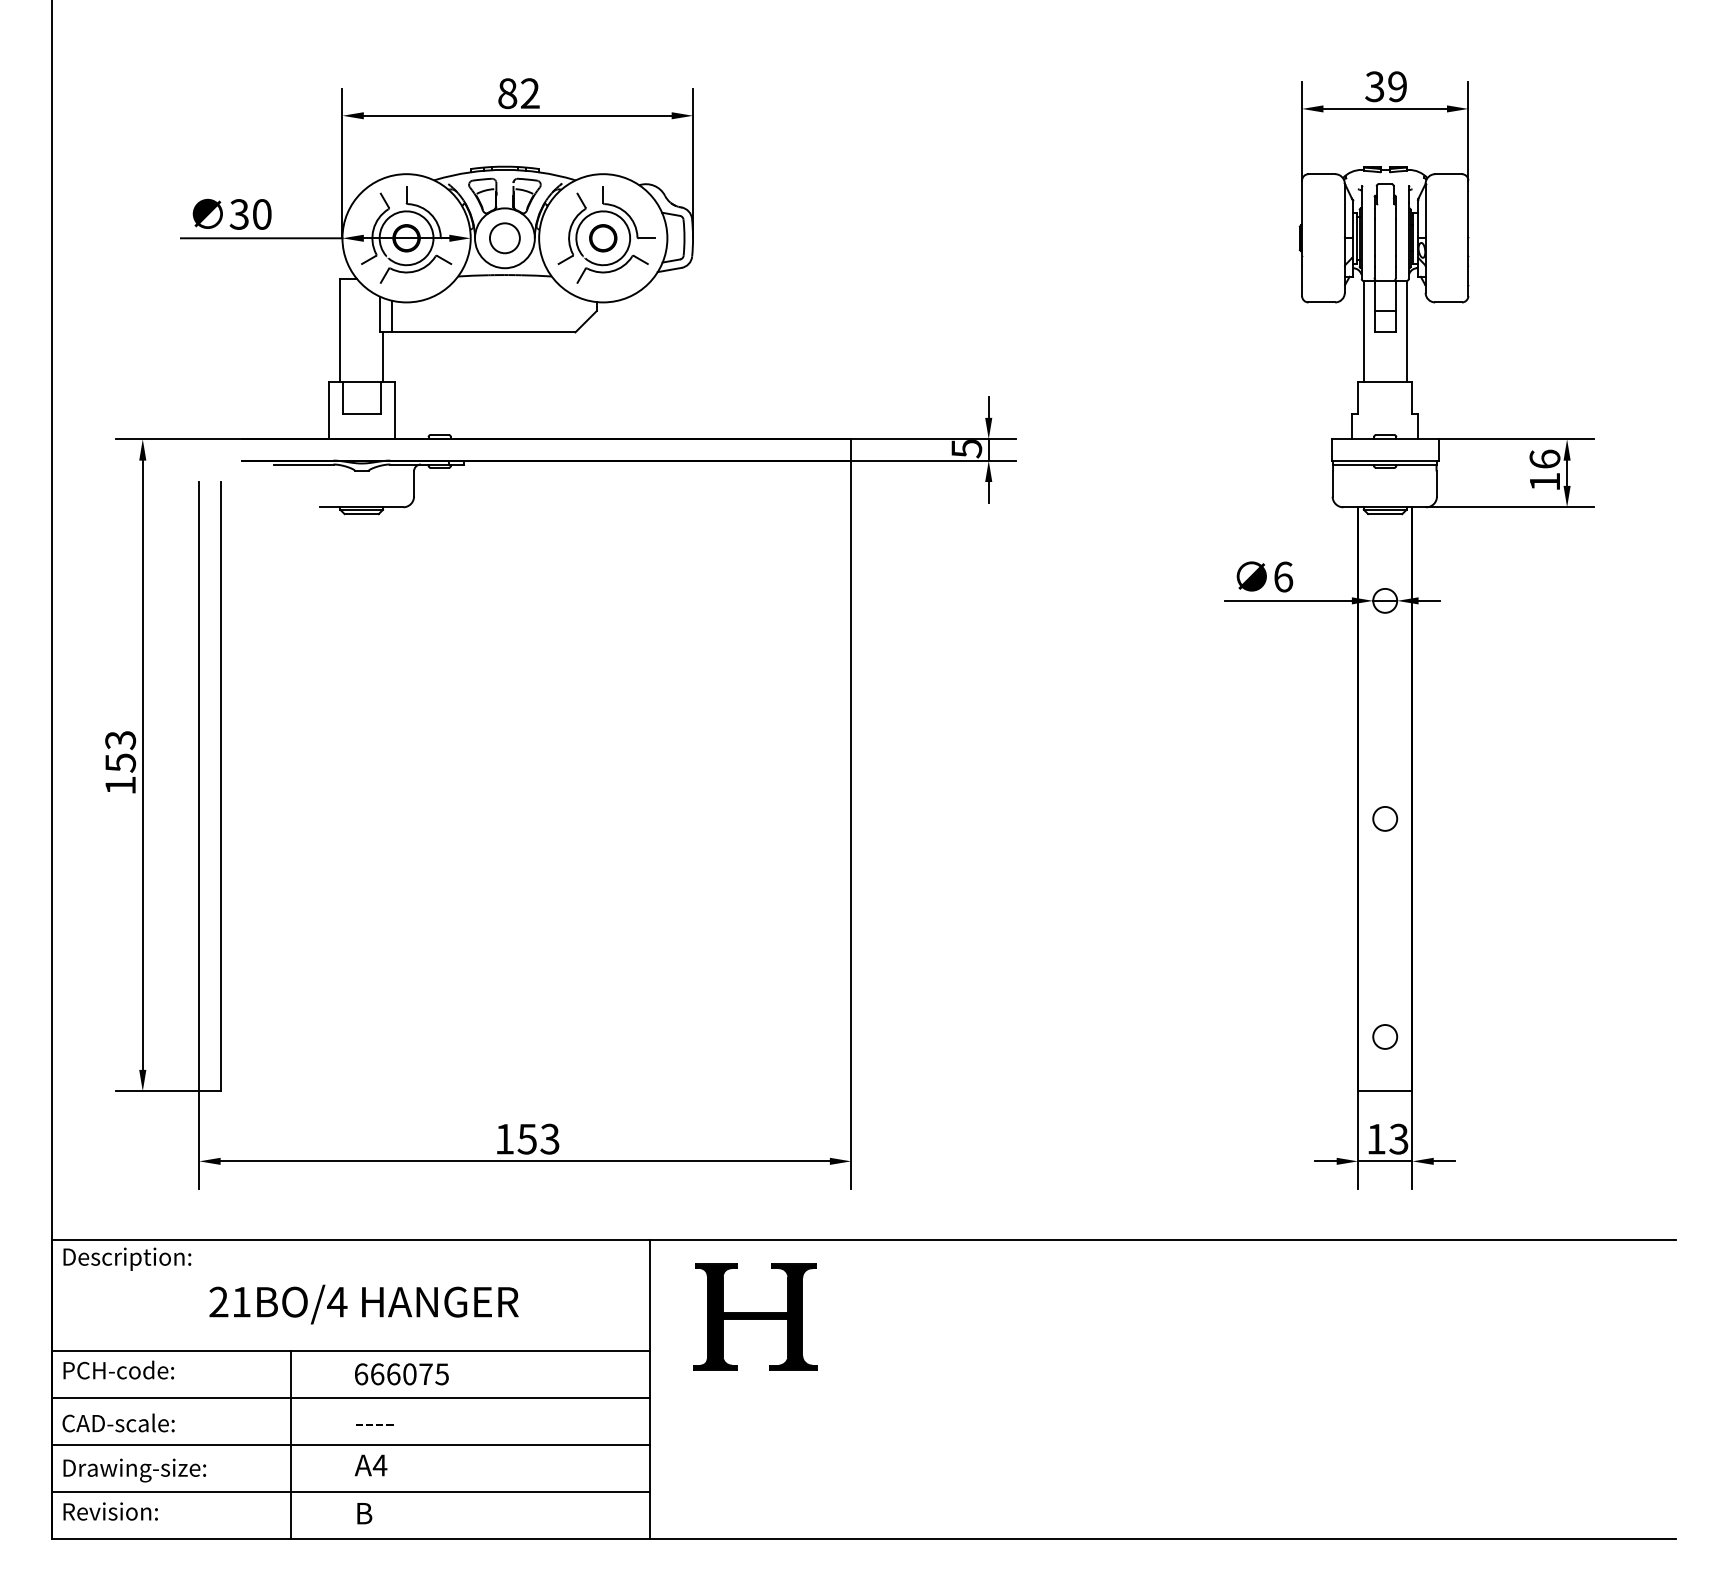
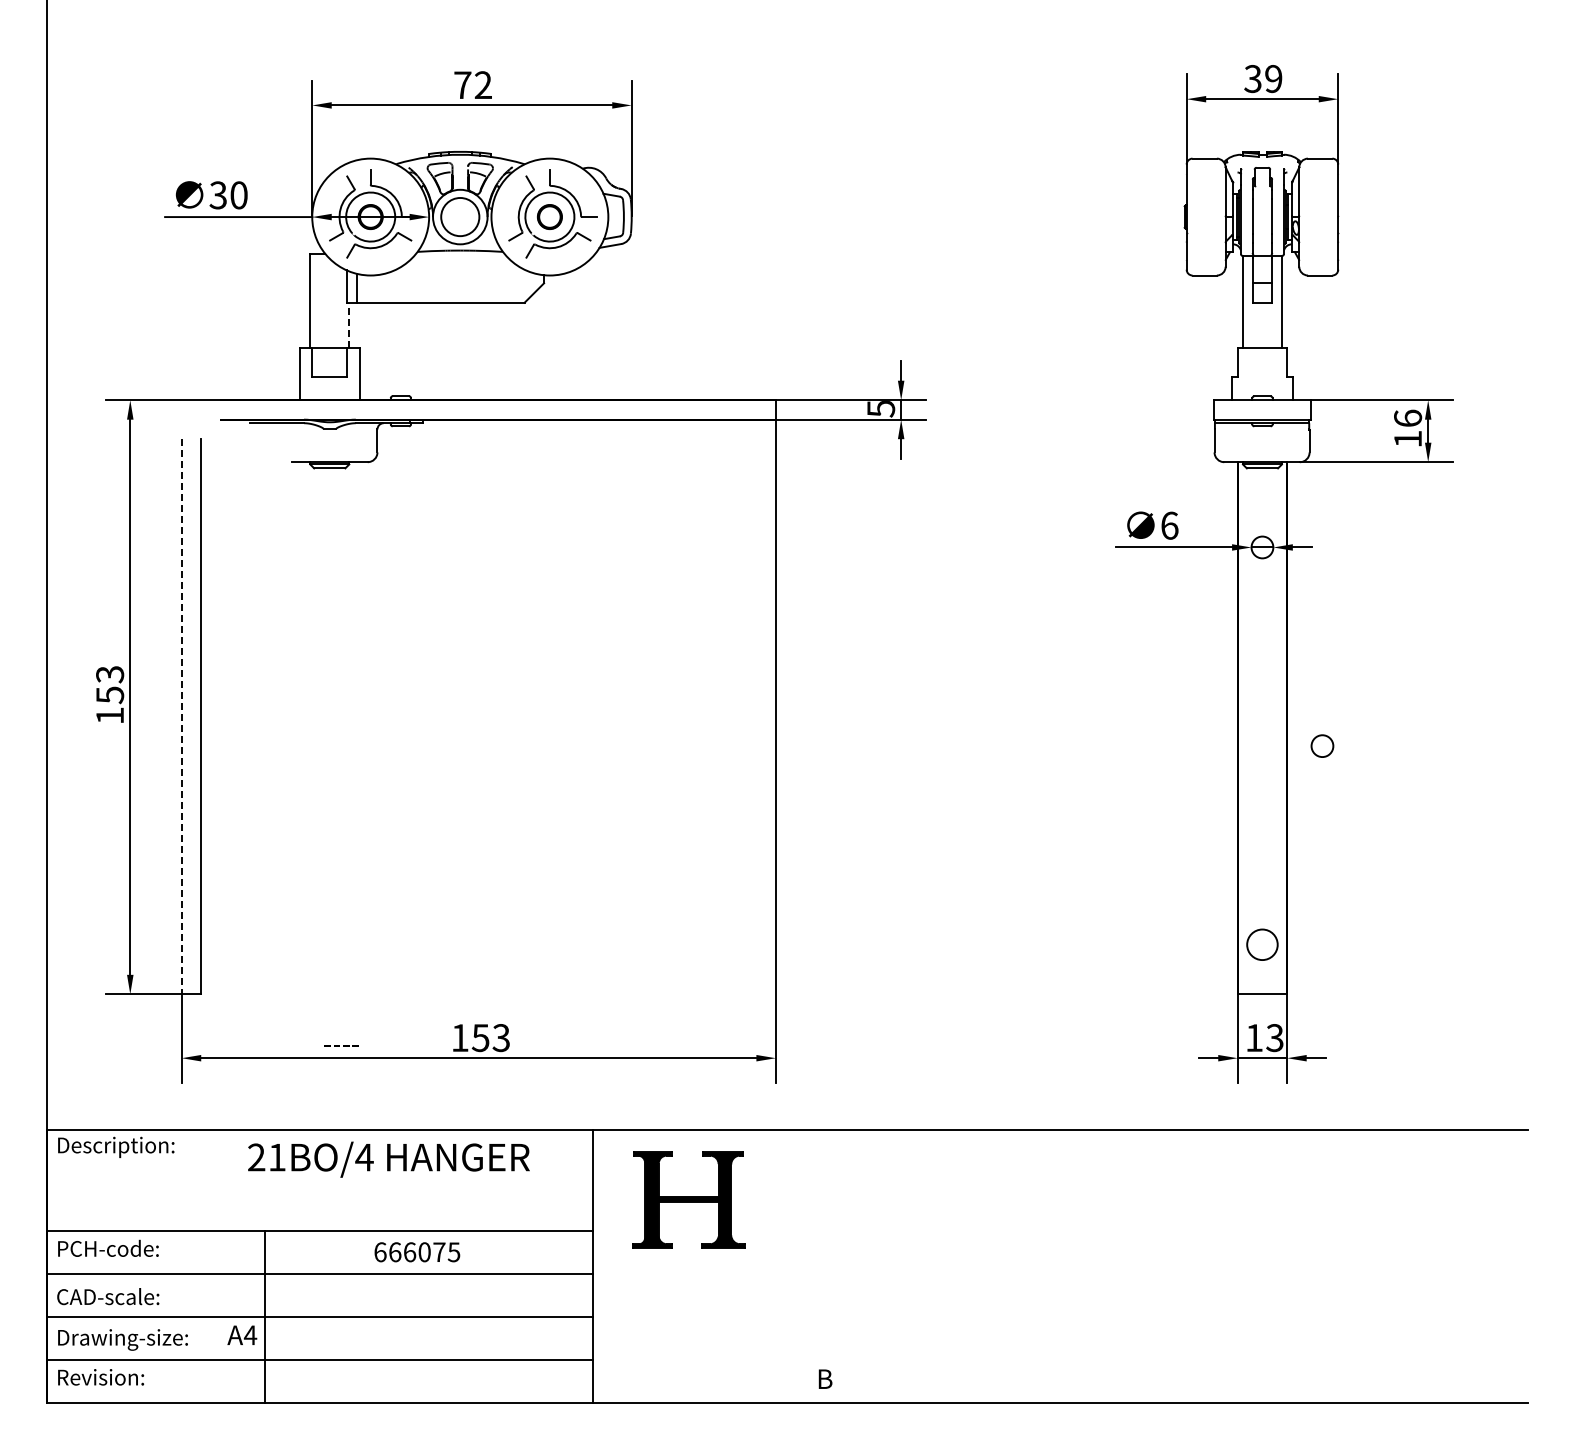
text: (507, 93) -> (462, 85), 82 -> 72
circle: (504, 237) -> (459, 216), size x1.4
line: (383, 356) -> (349, 324), solid -> dashed
line: (198, 786) -> (181, 716), solid -> dashed
circle: (1385, 818) -> (1322, 745), moved
circle: (1385, 1036) -> (1262, 944), size x1.4
text: (363, 1304) -> (388, 1159), moved
text: (401, 1374) -> (417, 1252), moved
text: (374, 1425) -> (341, 1045), moved
text: (371, 1464) -> (242, 1334), moved
text: (364, 1512) -> (825, 1378), moved

